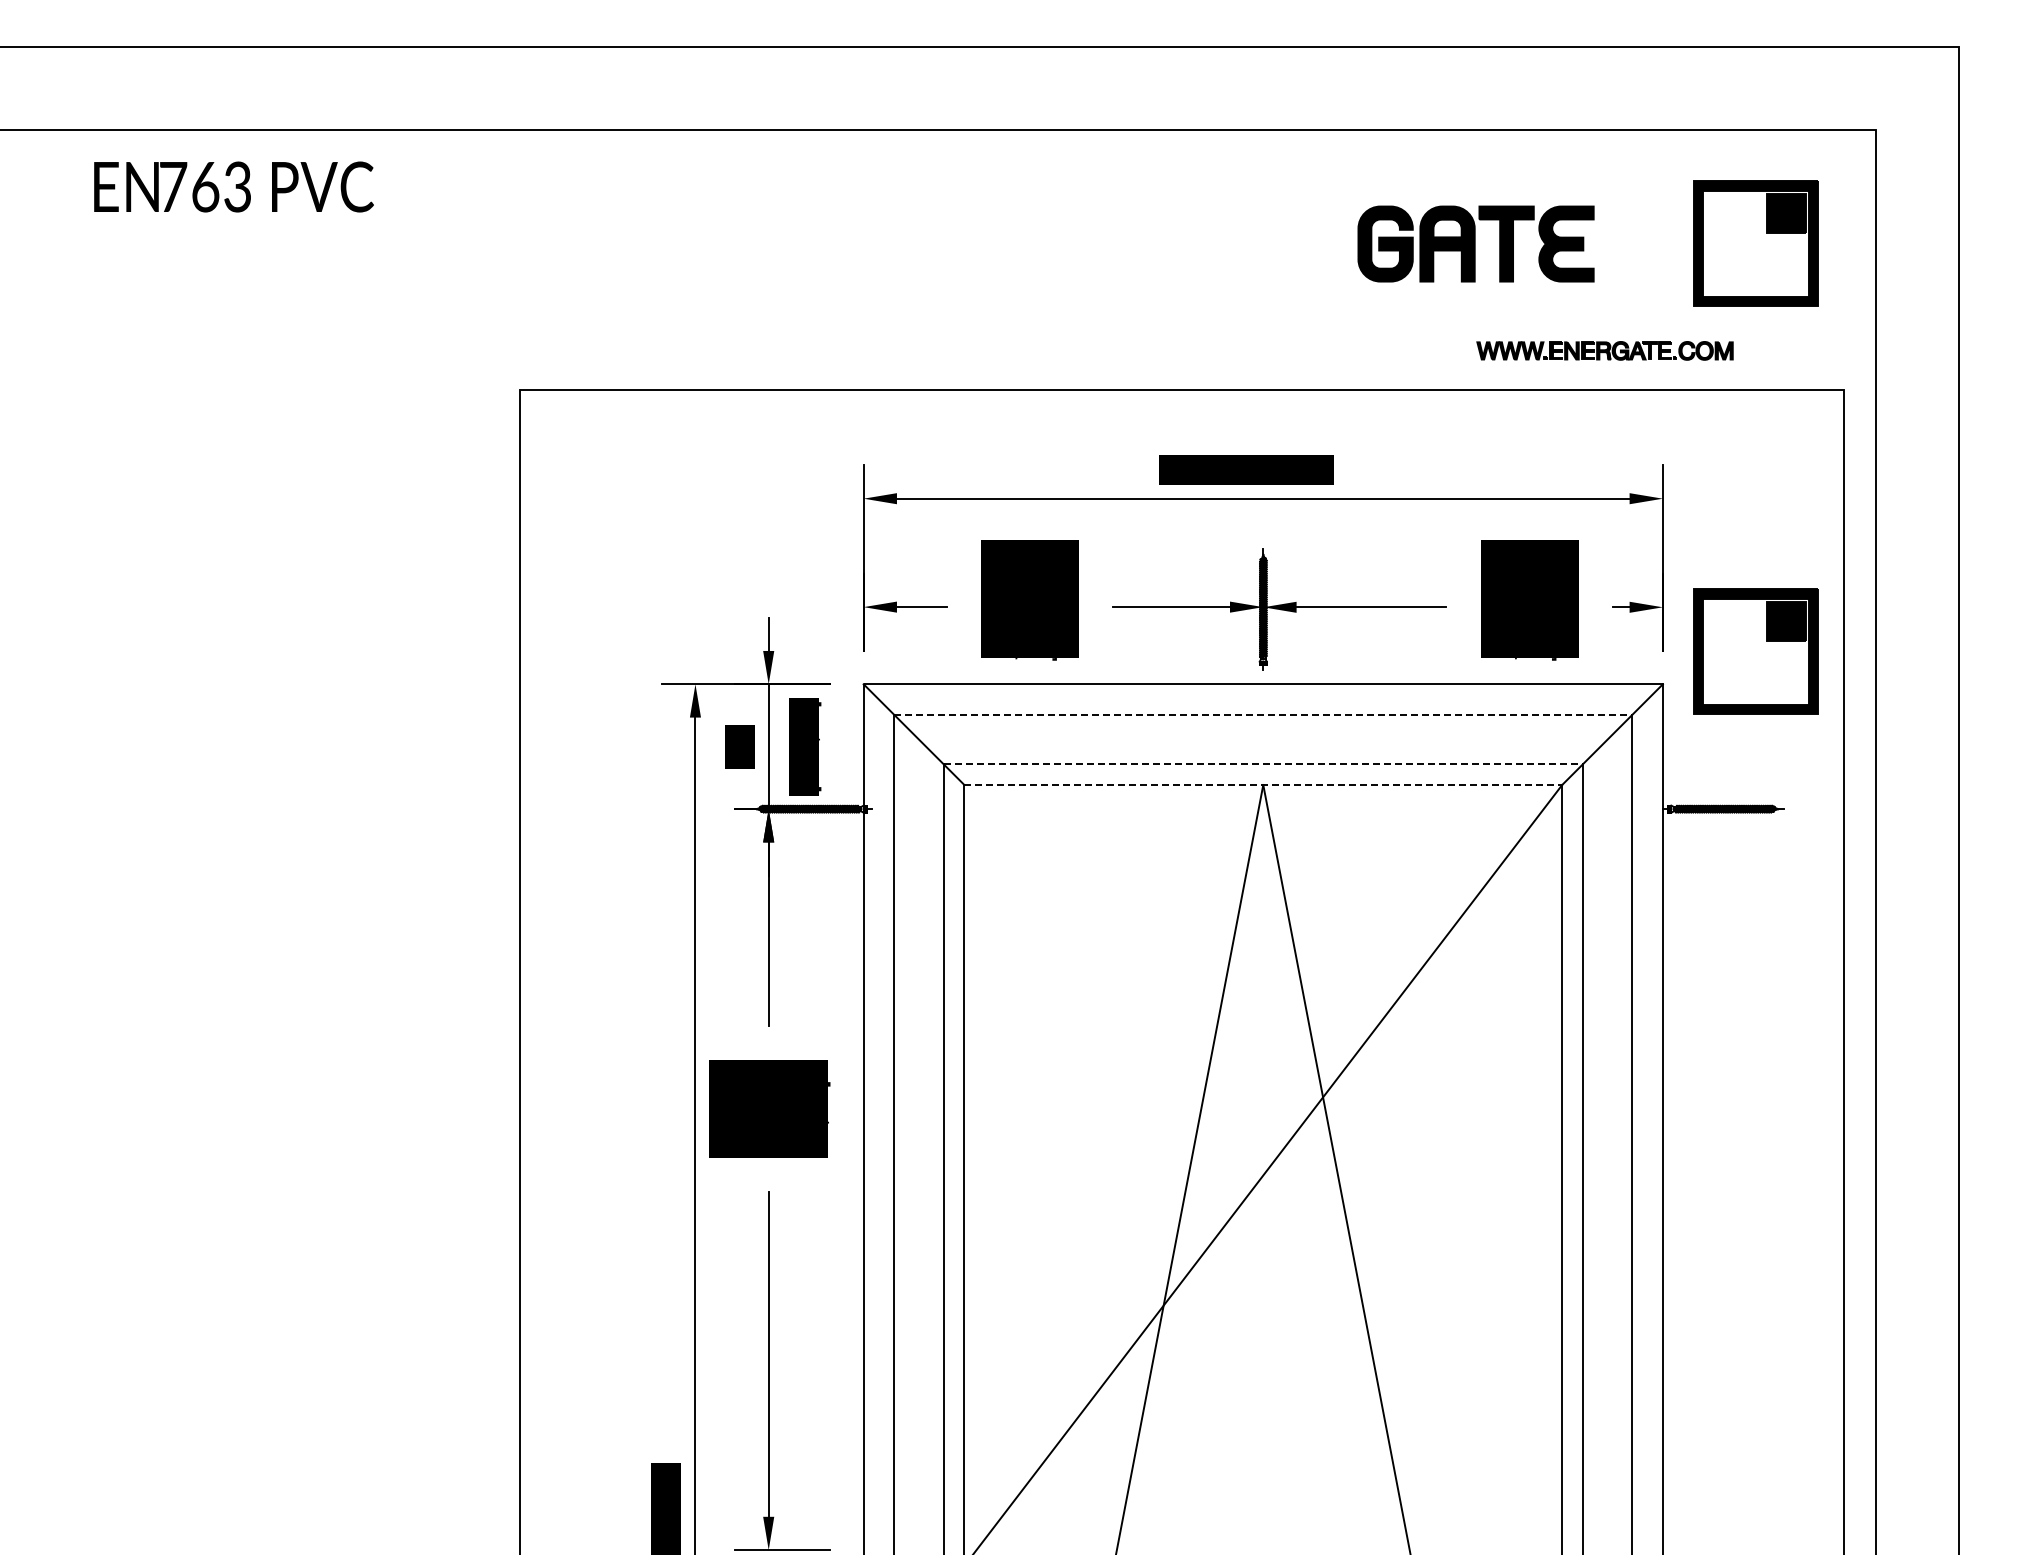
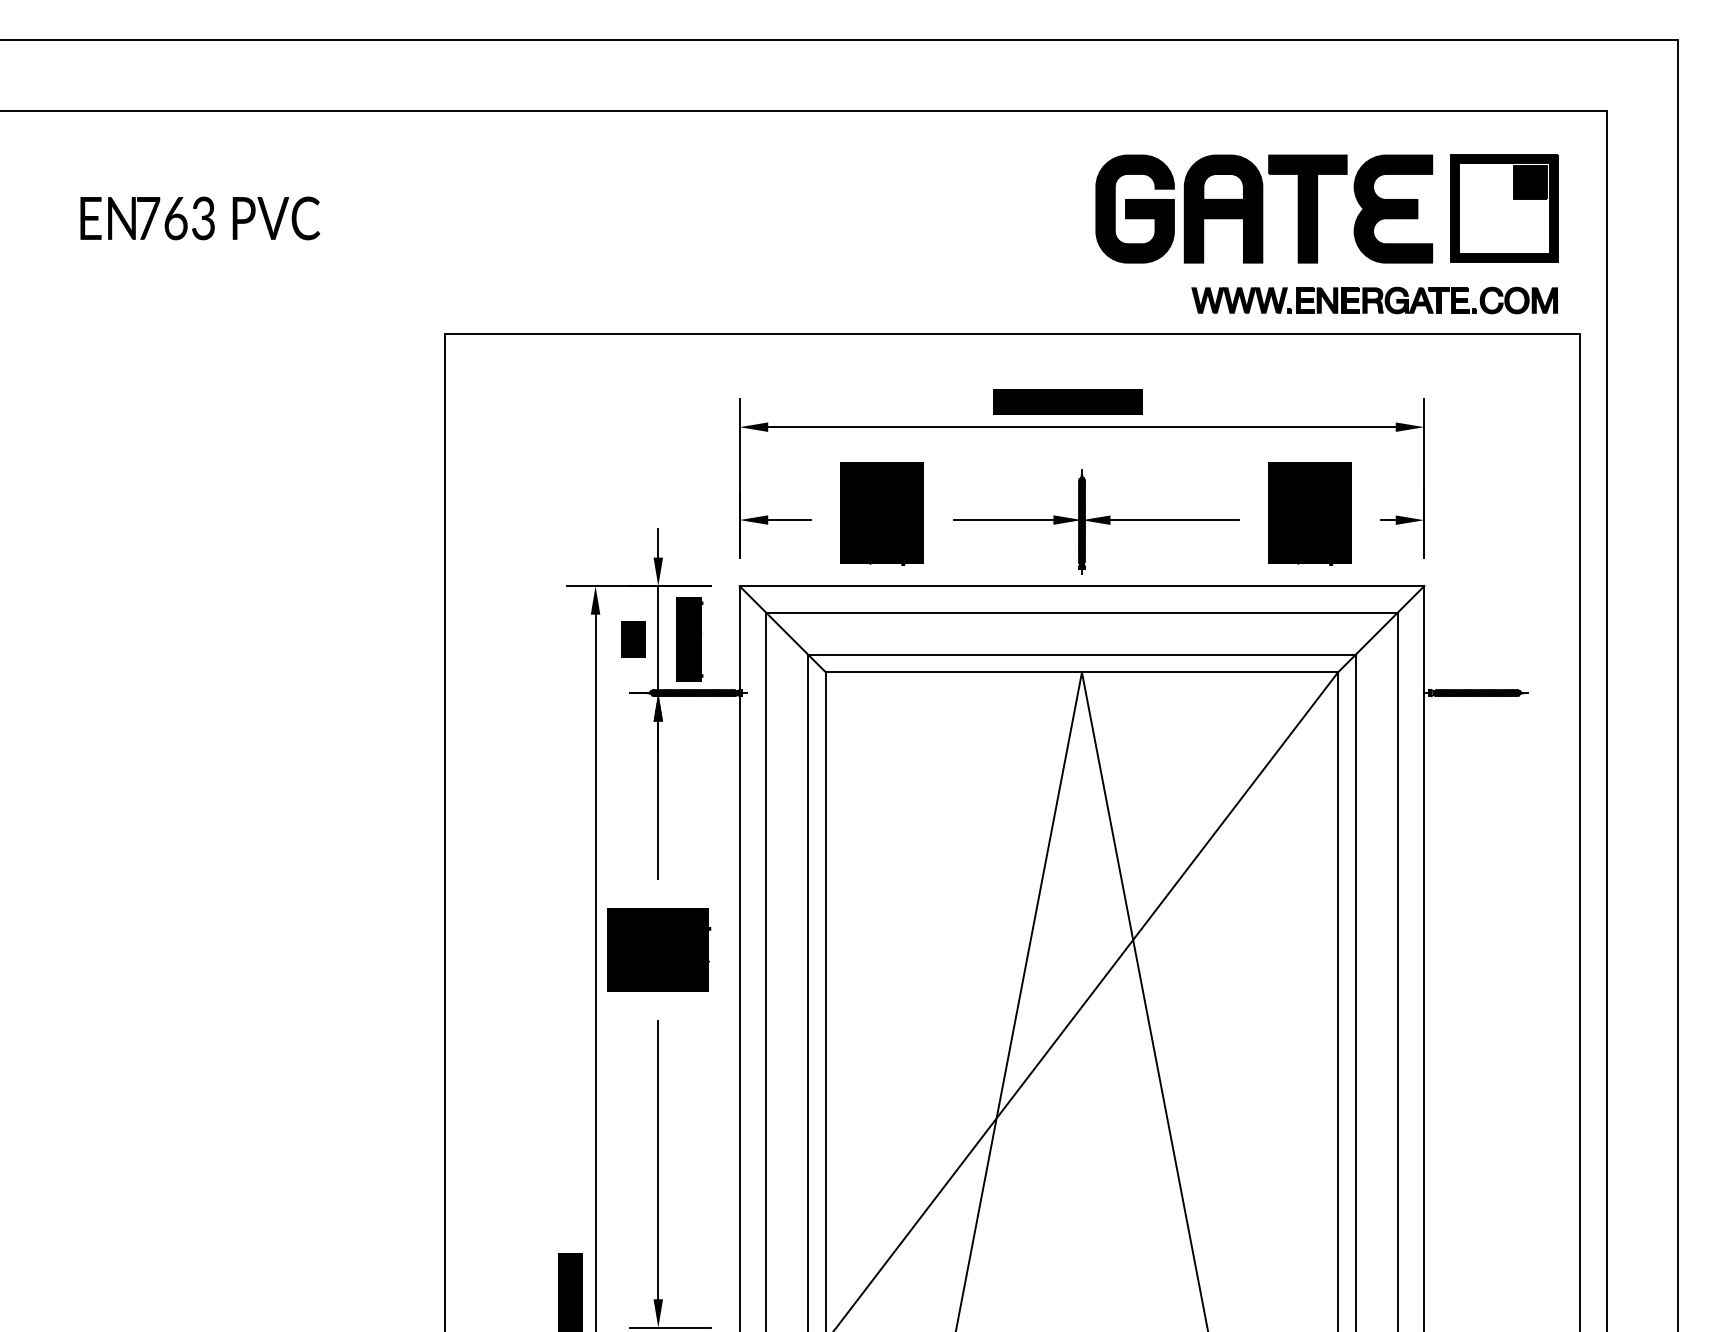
text: (233, 186) -> (199, 217), moved
part: (1475, 243) -> (1263, 208), size x1.67
part: (1604, 350) -> (1374, 300), size x1.67
part: (1755, 651) -> (1503, 558), removed
line: (1263, 715) -> (1082, 612), dashed -> solid
line: (1263, 764) -> (1082, 654), dashed -> solid
line: (1263, 785) -> (1082, 672), dashed -> solid

